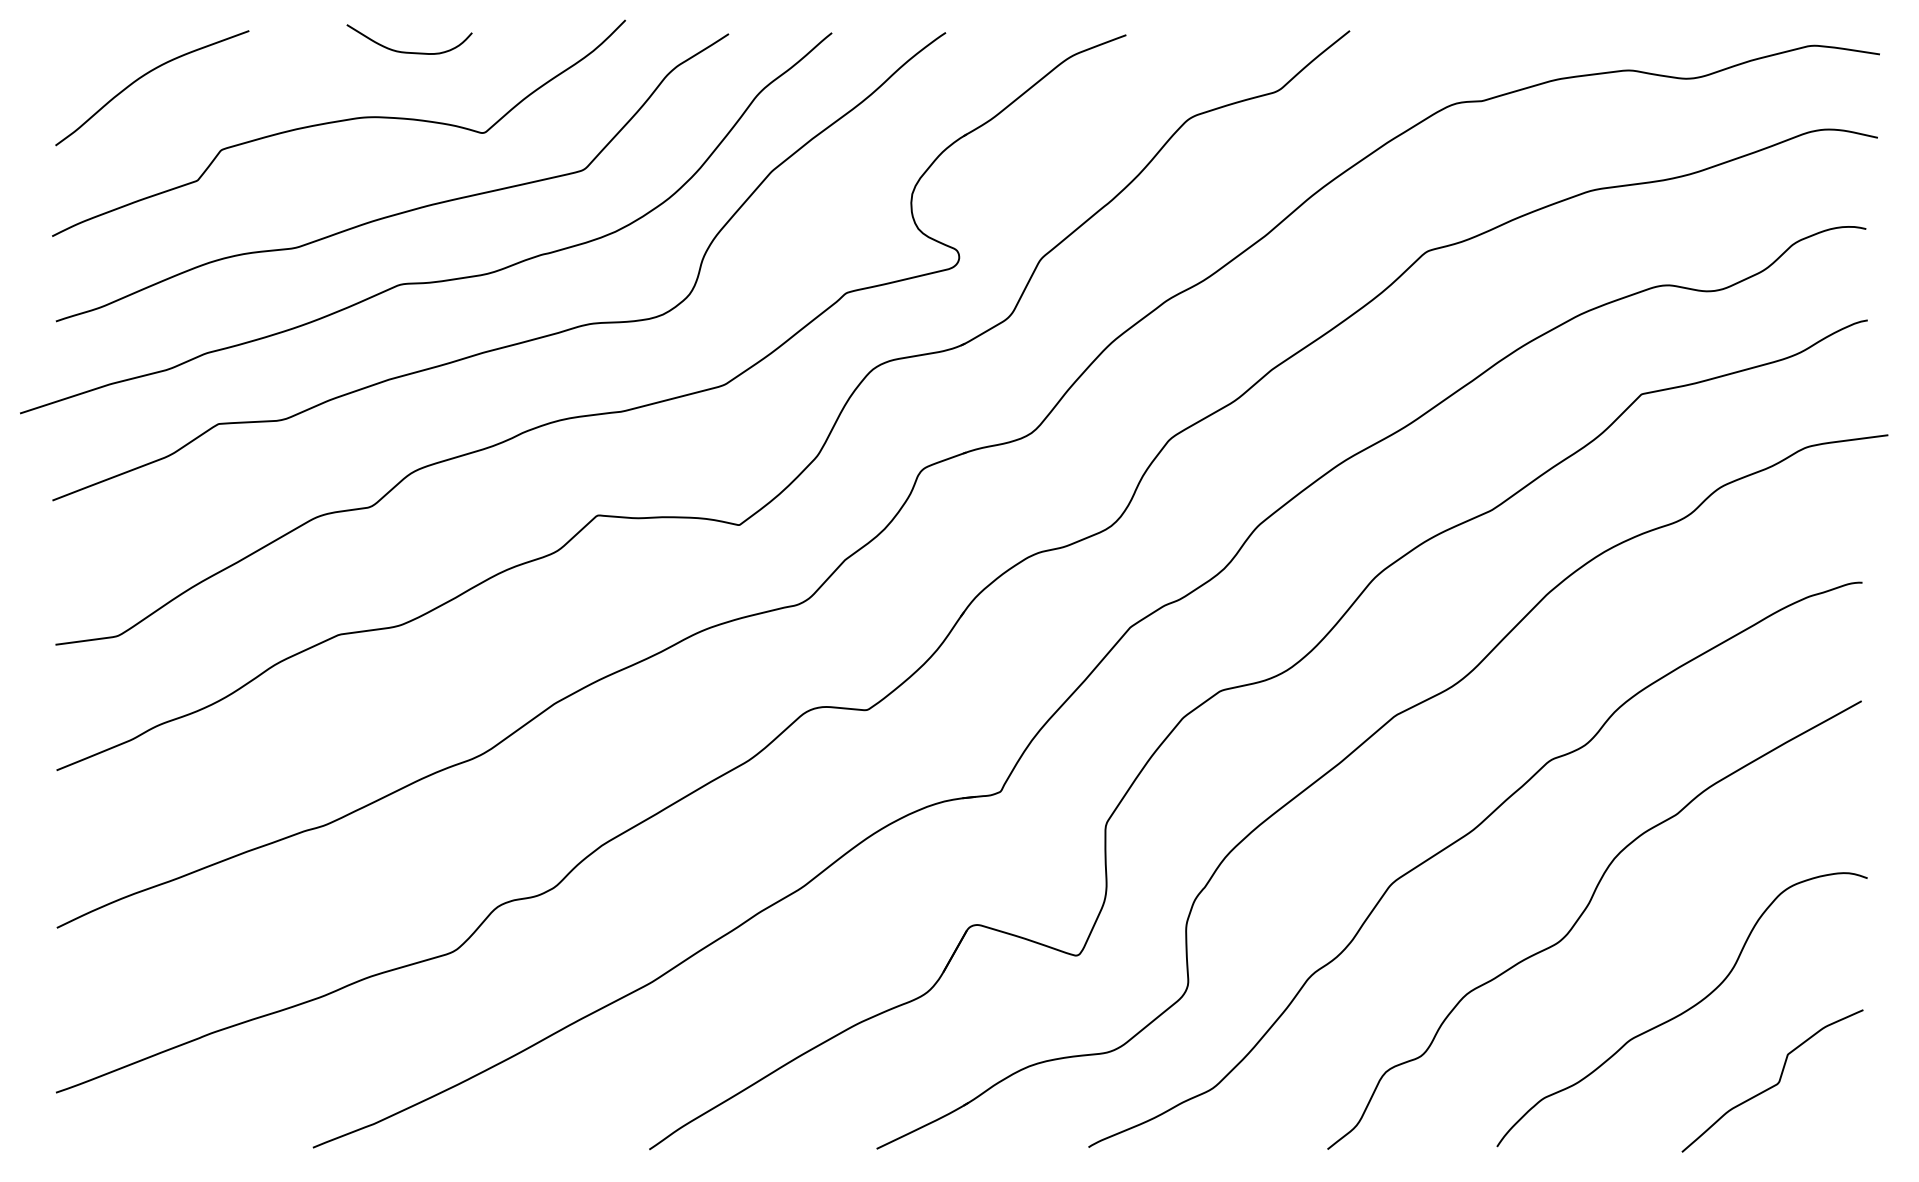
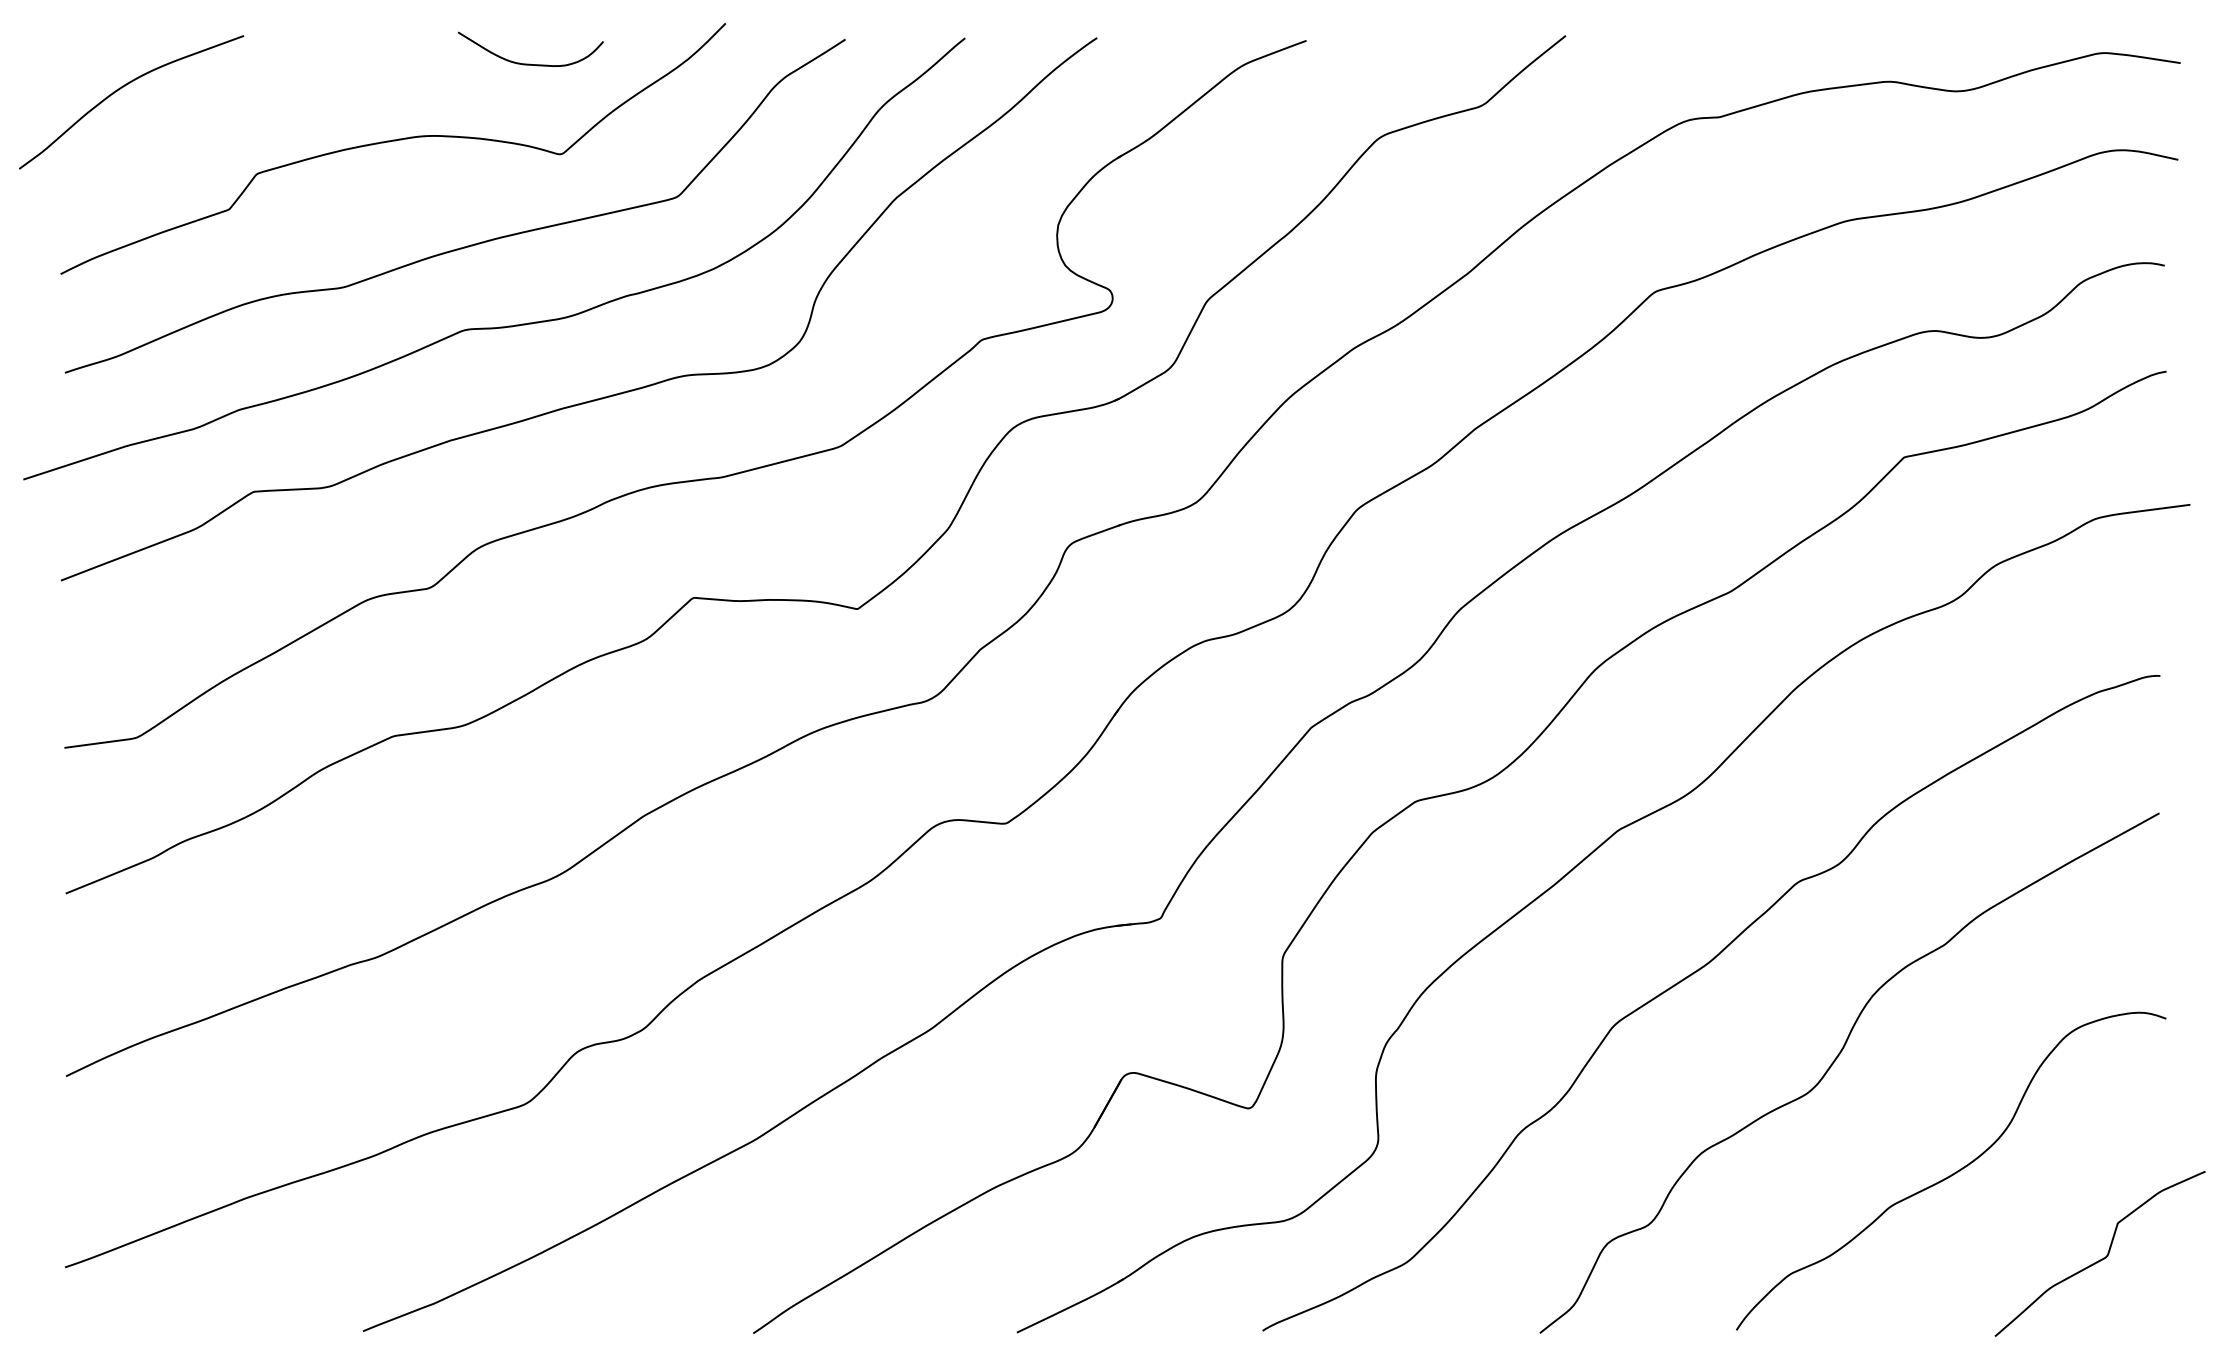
curve: (407, 51) -> (528, 63), moved
curve: (144, 76) -> (122, 88), moved
curve: (1774, 1084) -> (2102, 1257), moved

